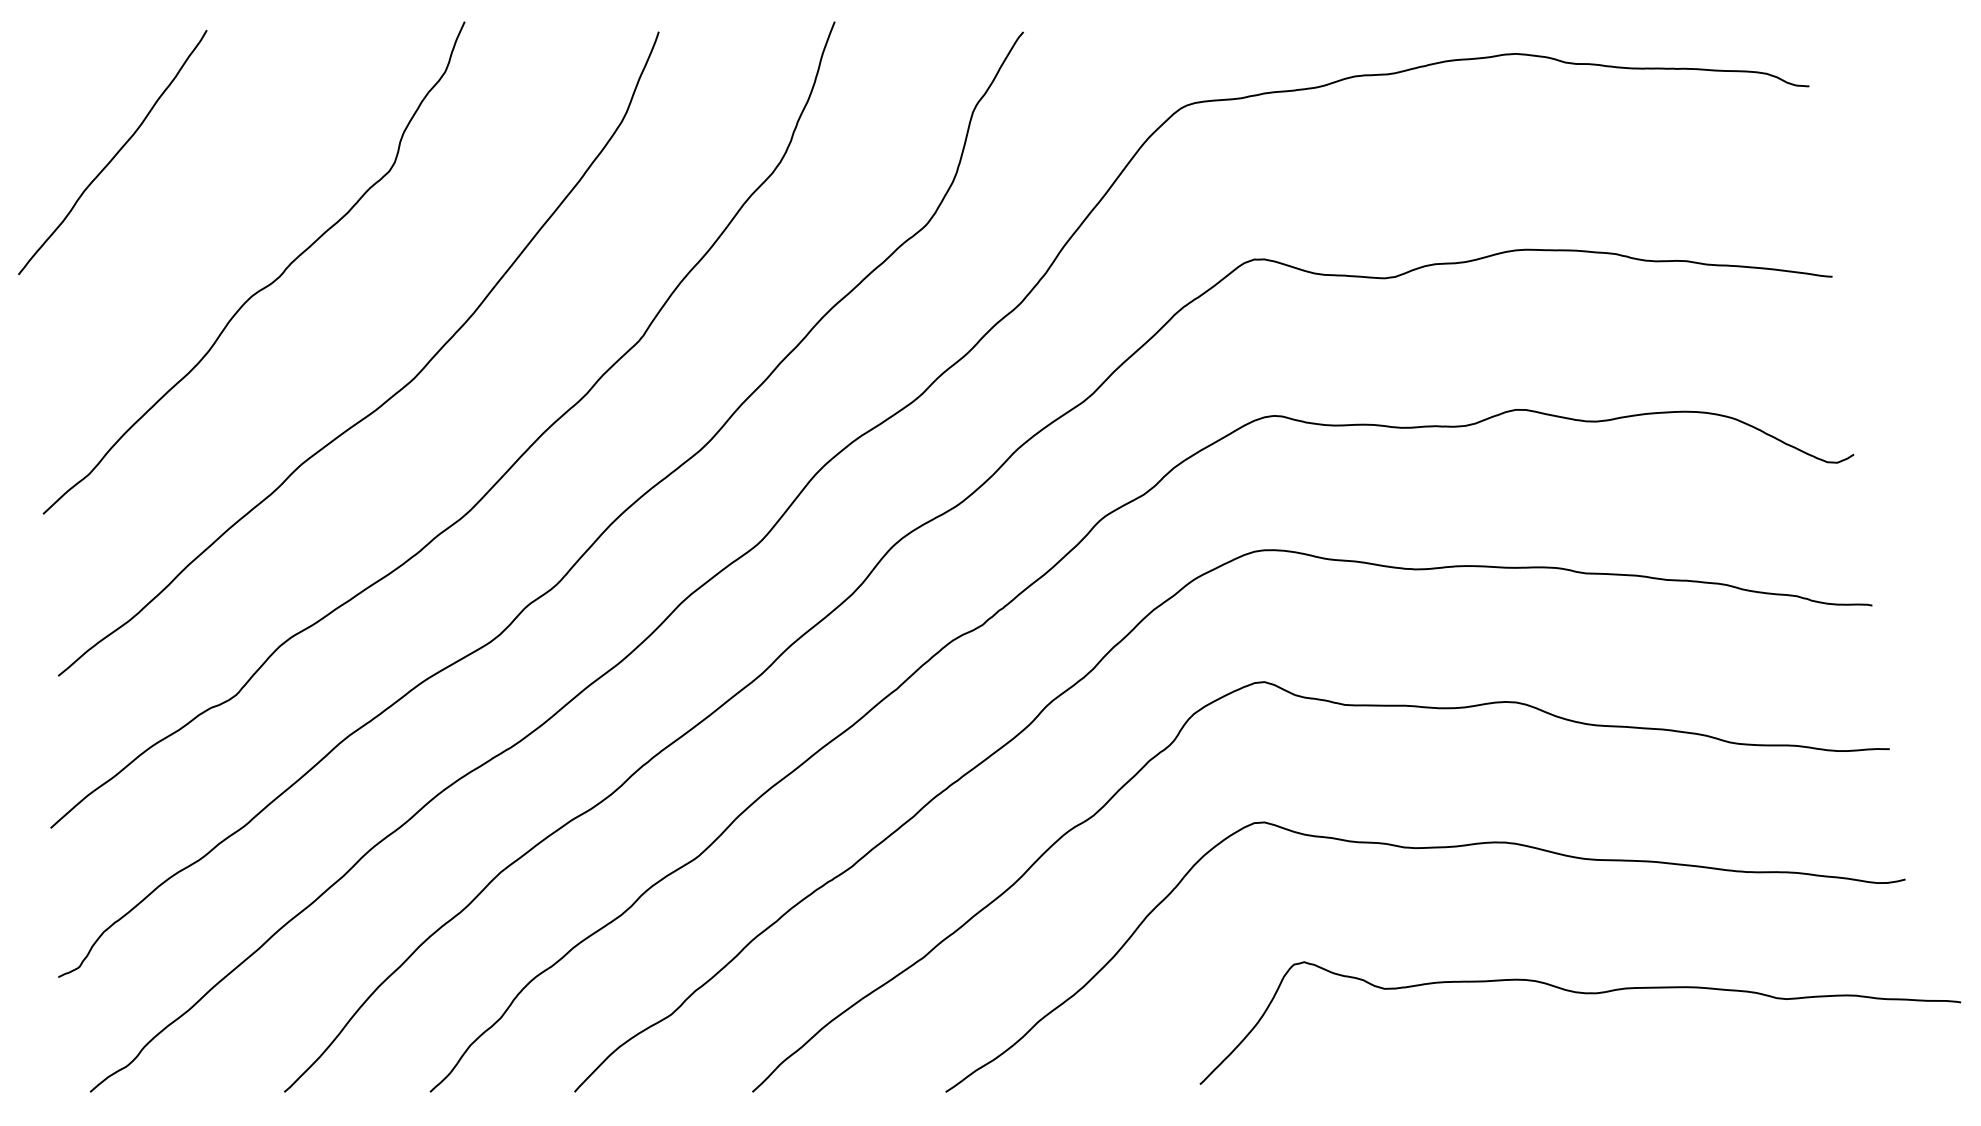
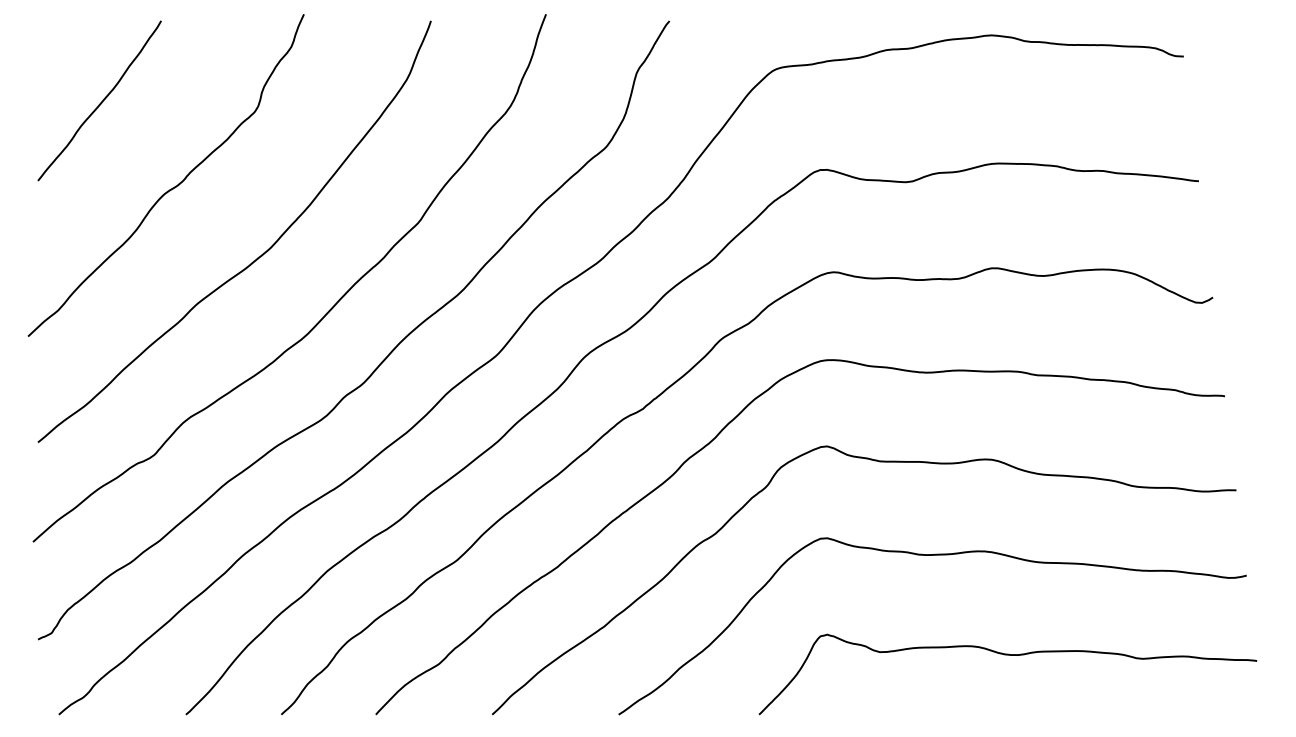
curve: (115, 153) -> (101, 101), moved
curve: (1579, 993) -> (1007, 655), moved

